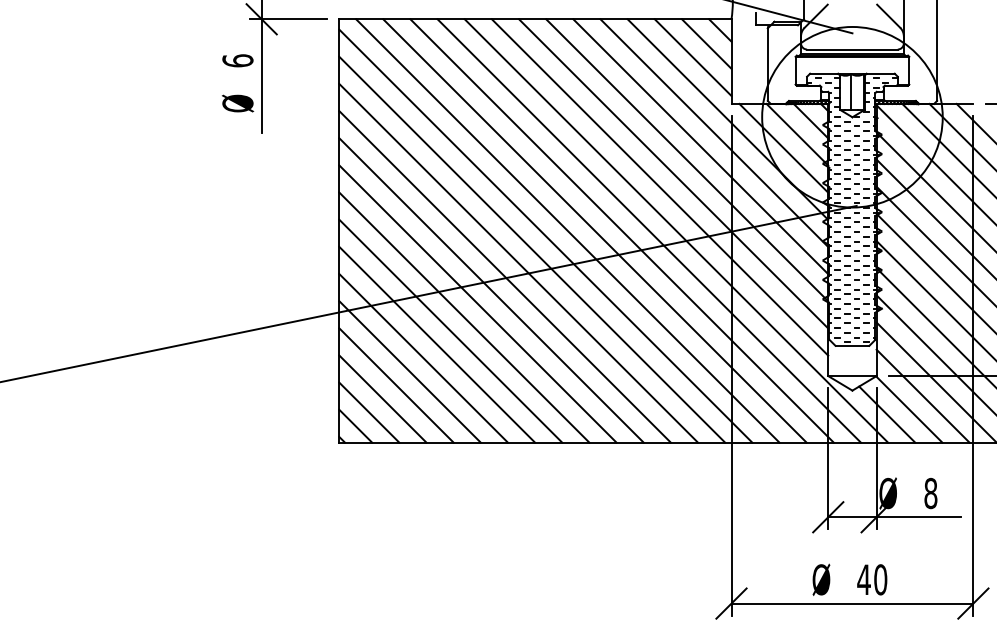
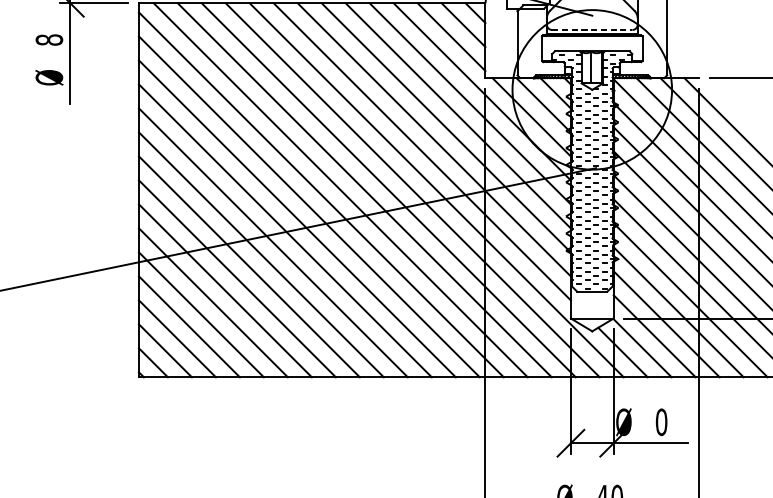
line: (852, 49) -> (592, 29), solid -> dashed
text: (237, 60) -> (48, 39), 6 -> 8
text: (930, 493) -> (661, 422), 8 -> 0

